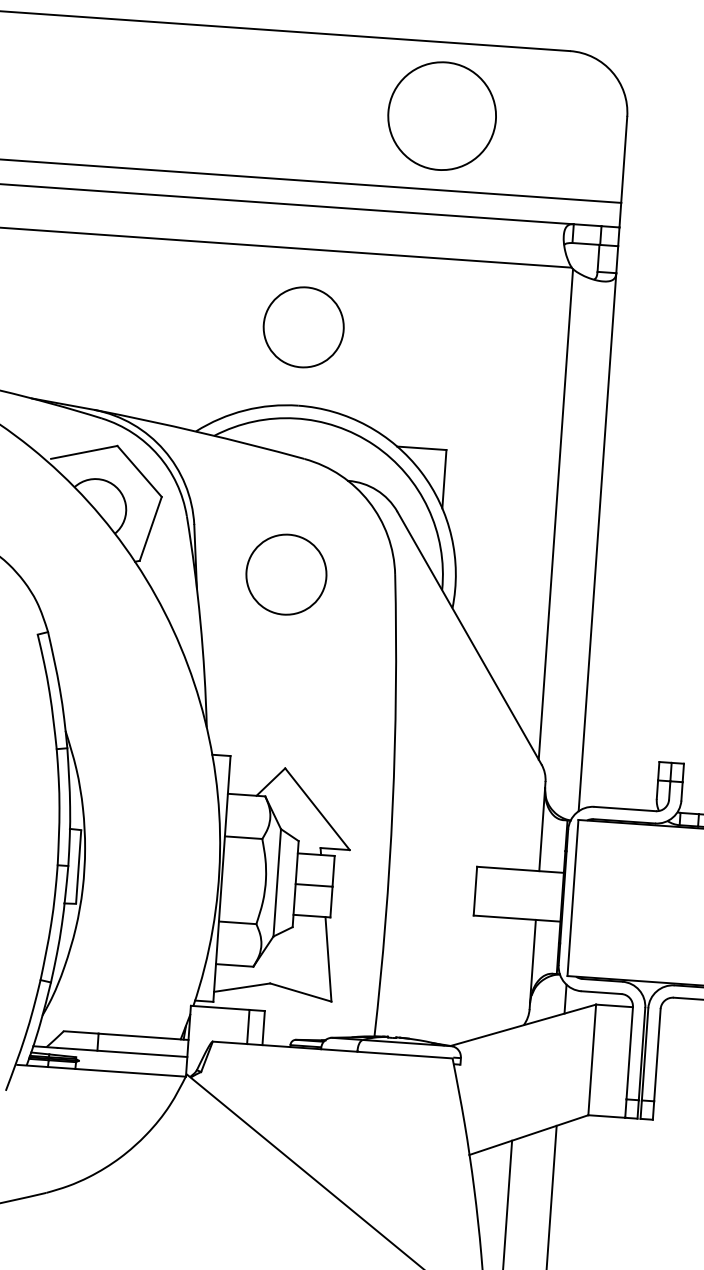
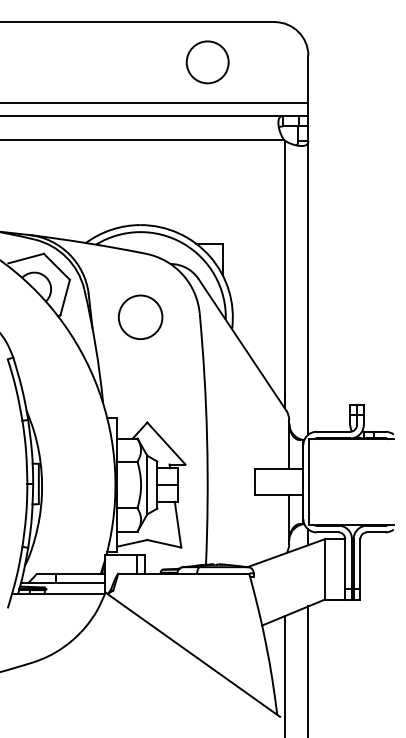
circle: (441, 116) -> (207, 62), size x0.71
circle: (303, 325) -> (140, 181), removed

